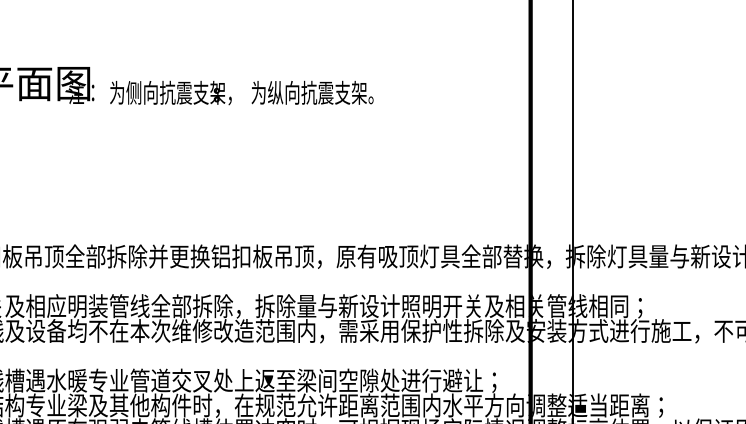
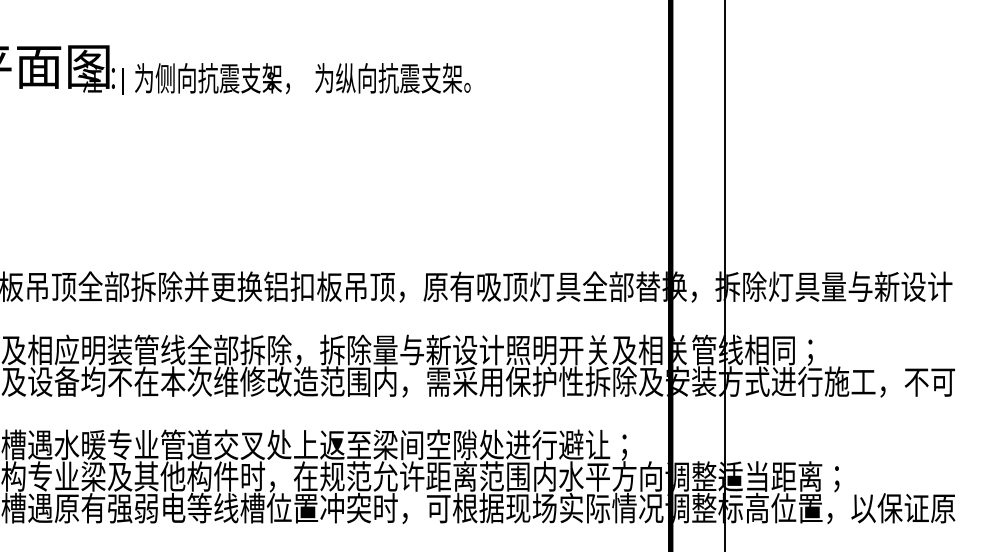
line: (100, 95) -> (122, 81), added

